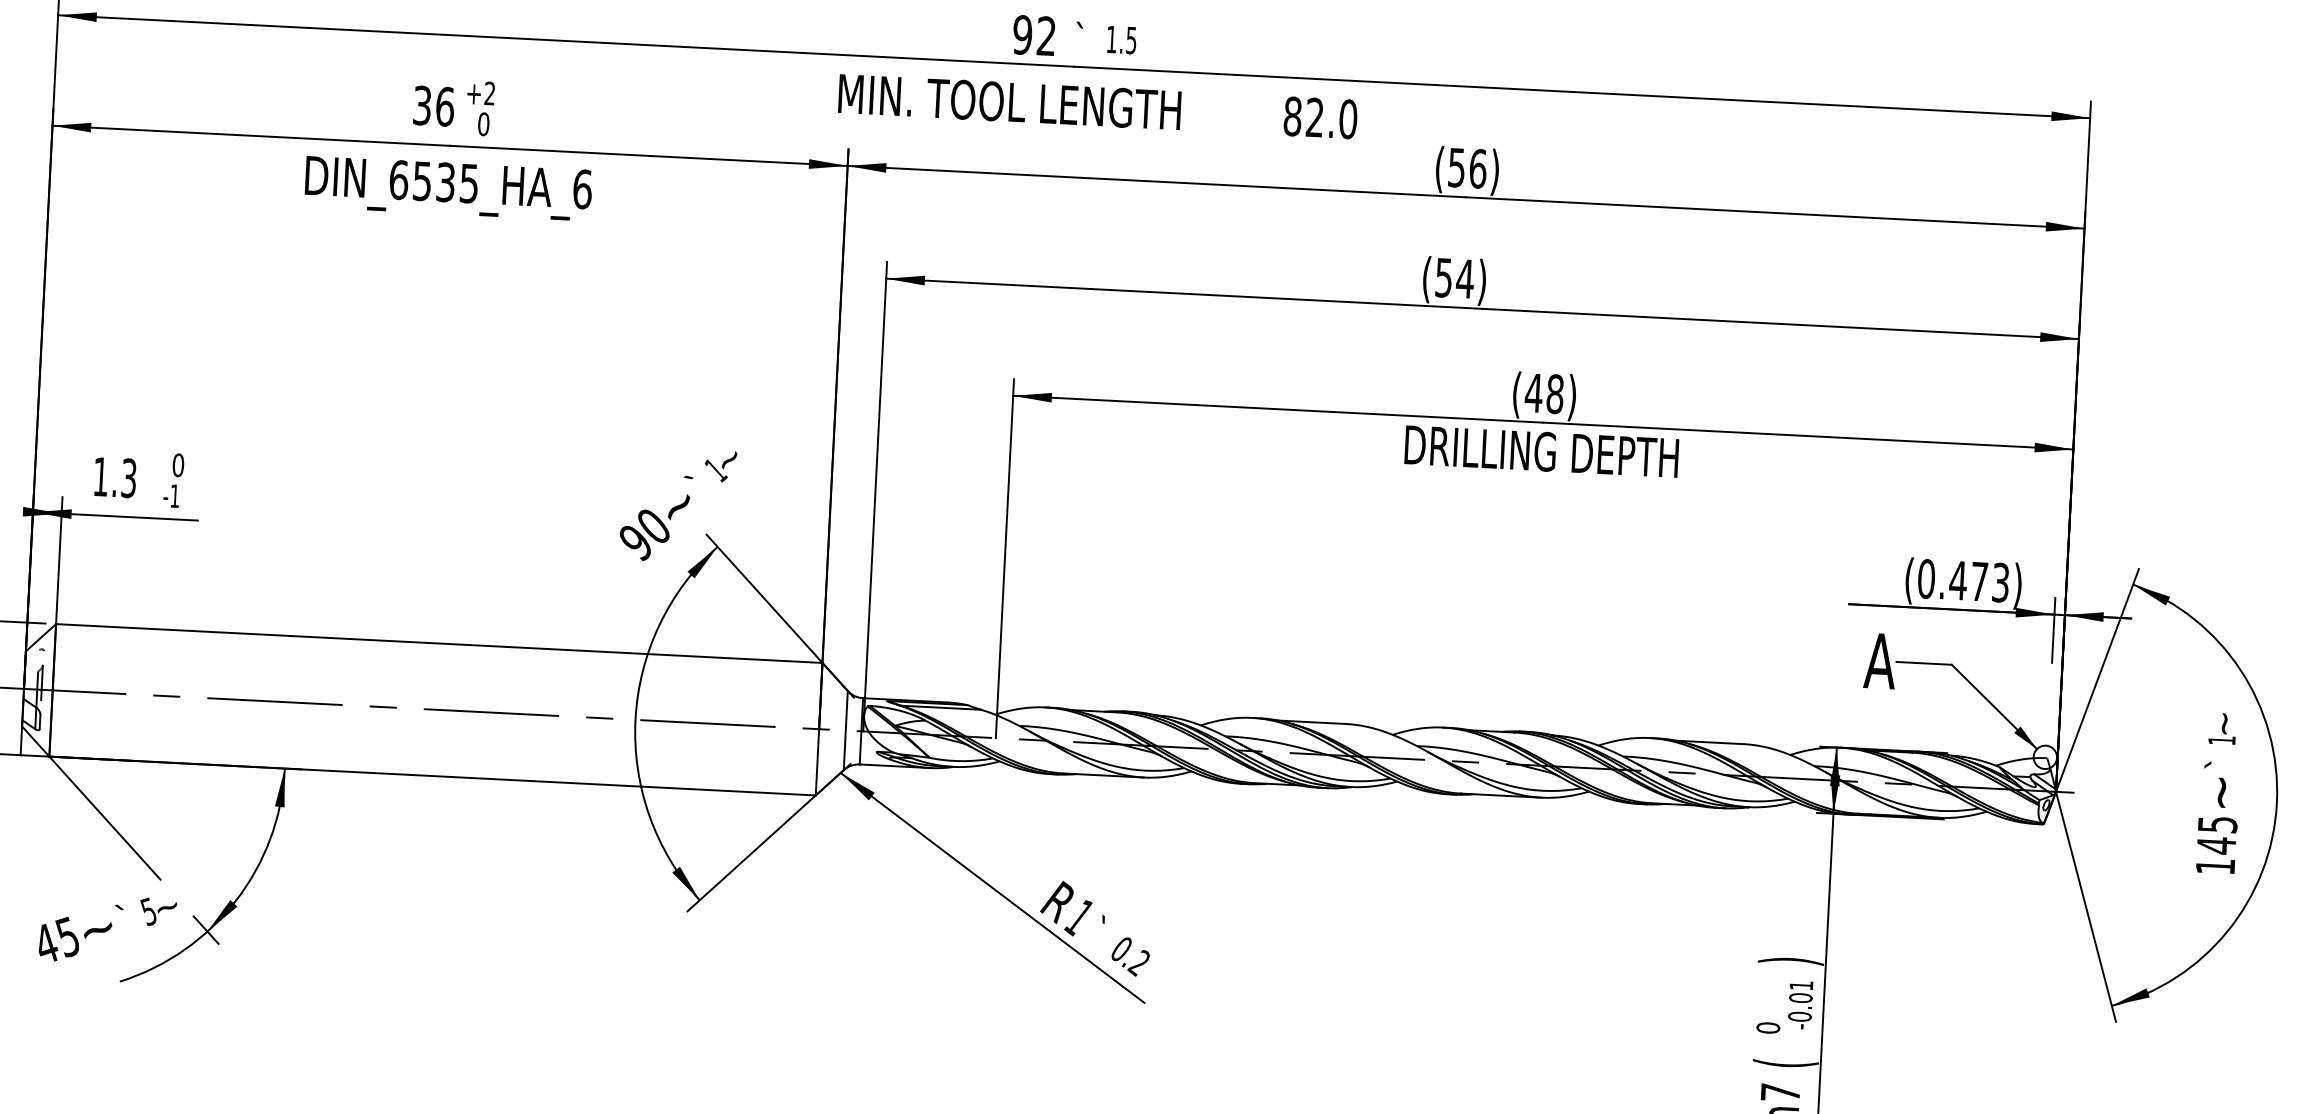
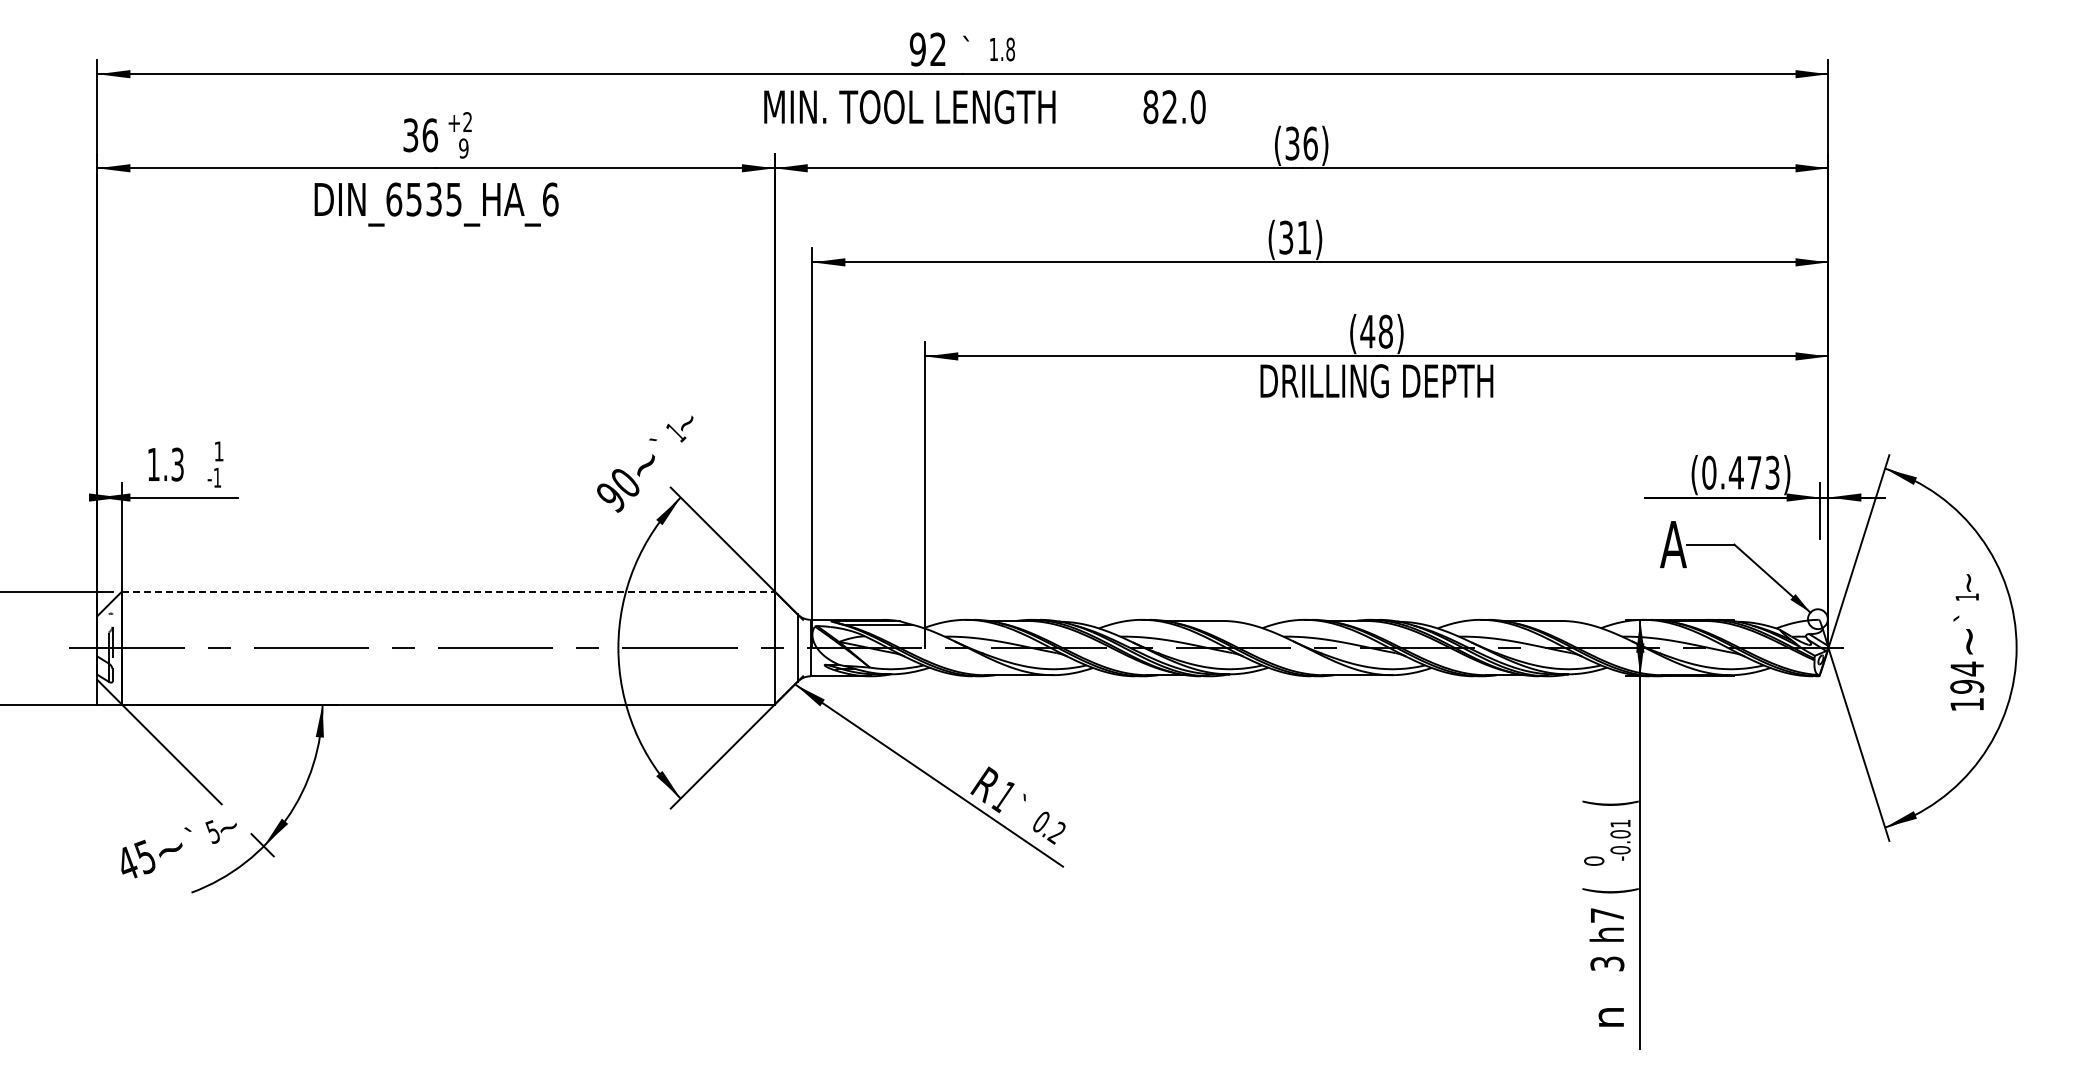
text: (1131, 40) -> (1010, 49), 1.5 -> 1.8
text: (483, 124) -> (463, 148), 0 -> 9
text: (1456, 166) -> (1292, 142), (56) -> (36)
text: (1454, 278) -> (1295, 237), (54) -> (31)
text: (177, 465) -> (218, 451), 0 -> 1
line: (439, 643) -> (448, 591), solid -> dashed
text: (2217, 834) -> (1967, 677), 145 -> 194
text: (1790, 960) -> (1610, 802), ) -> (

